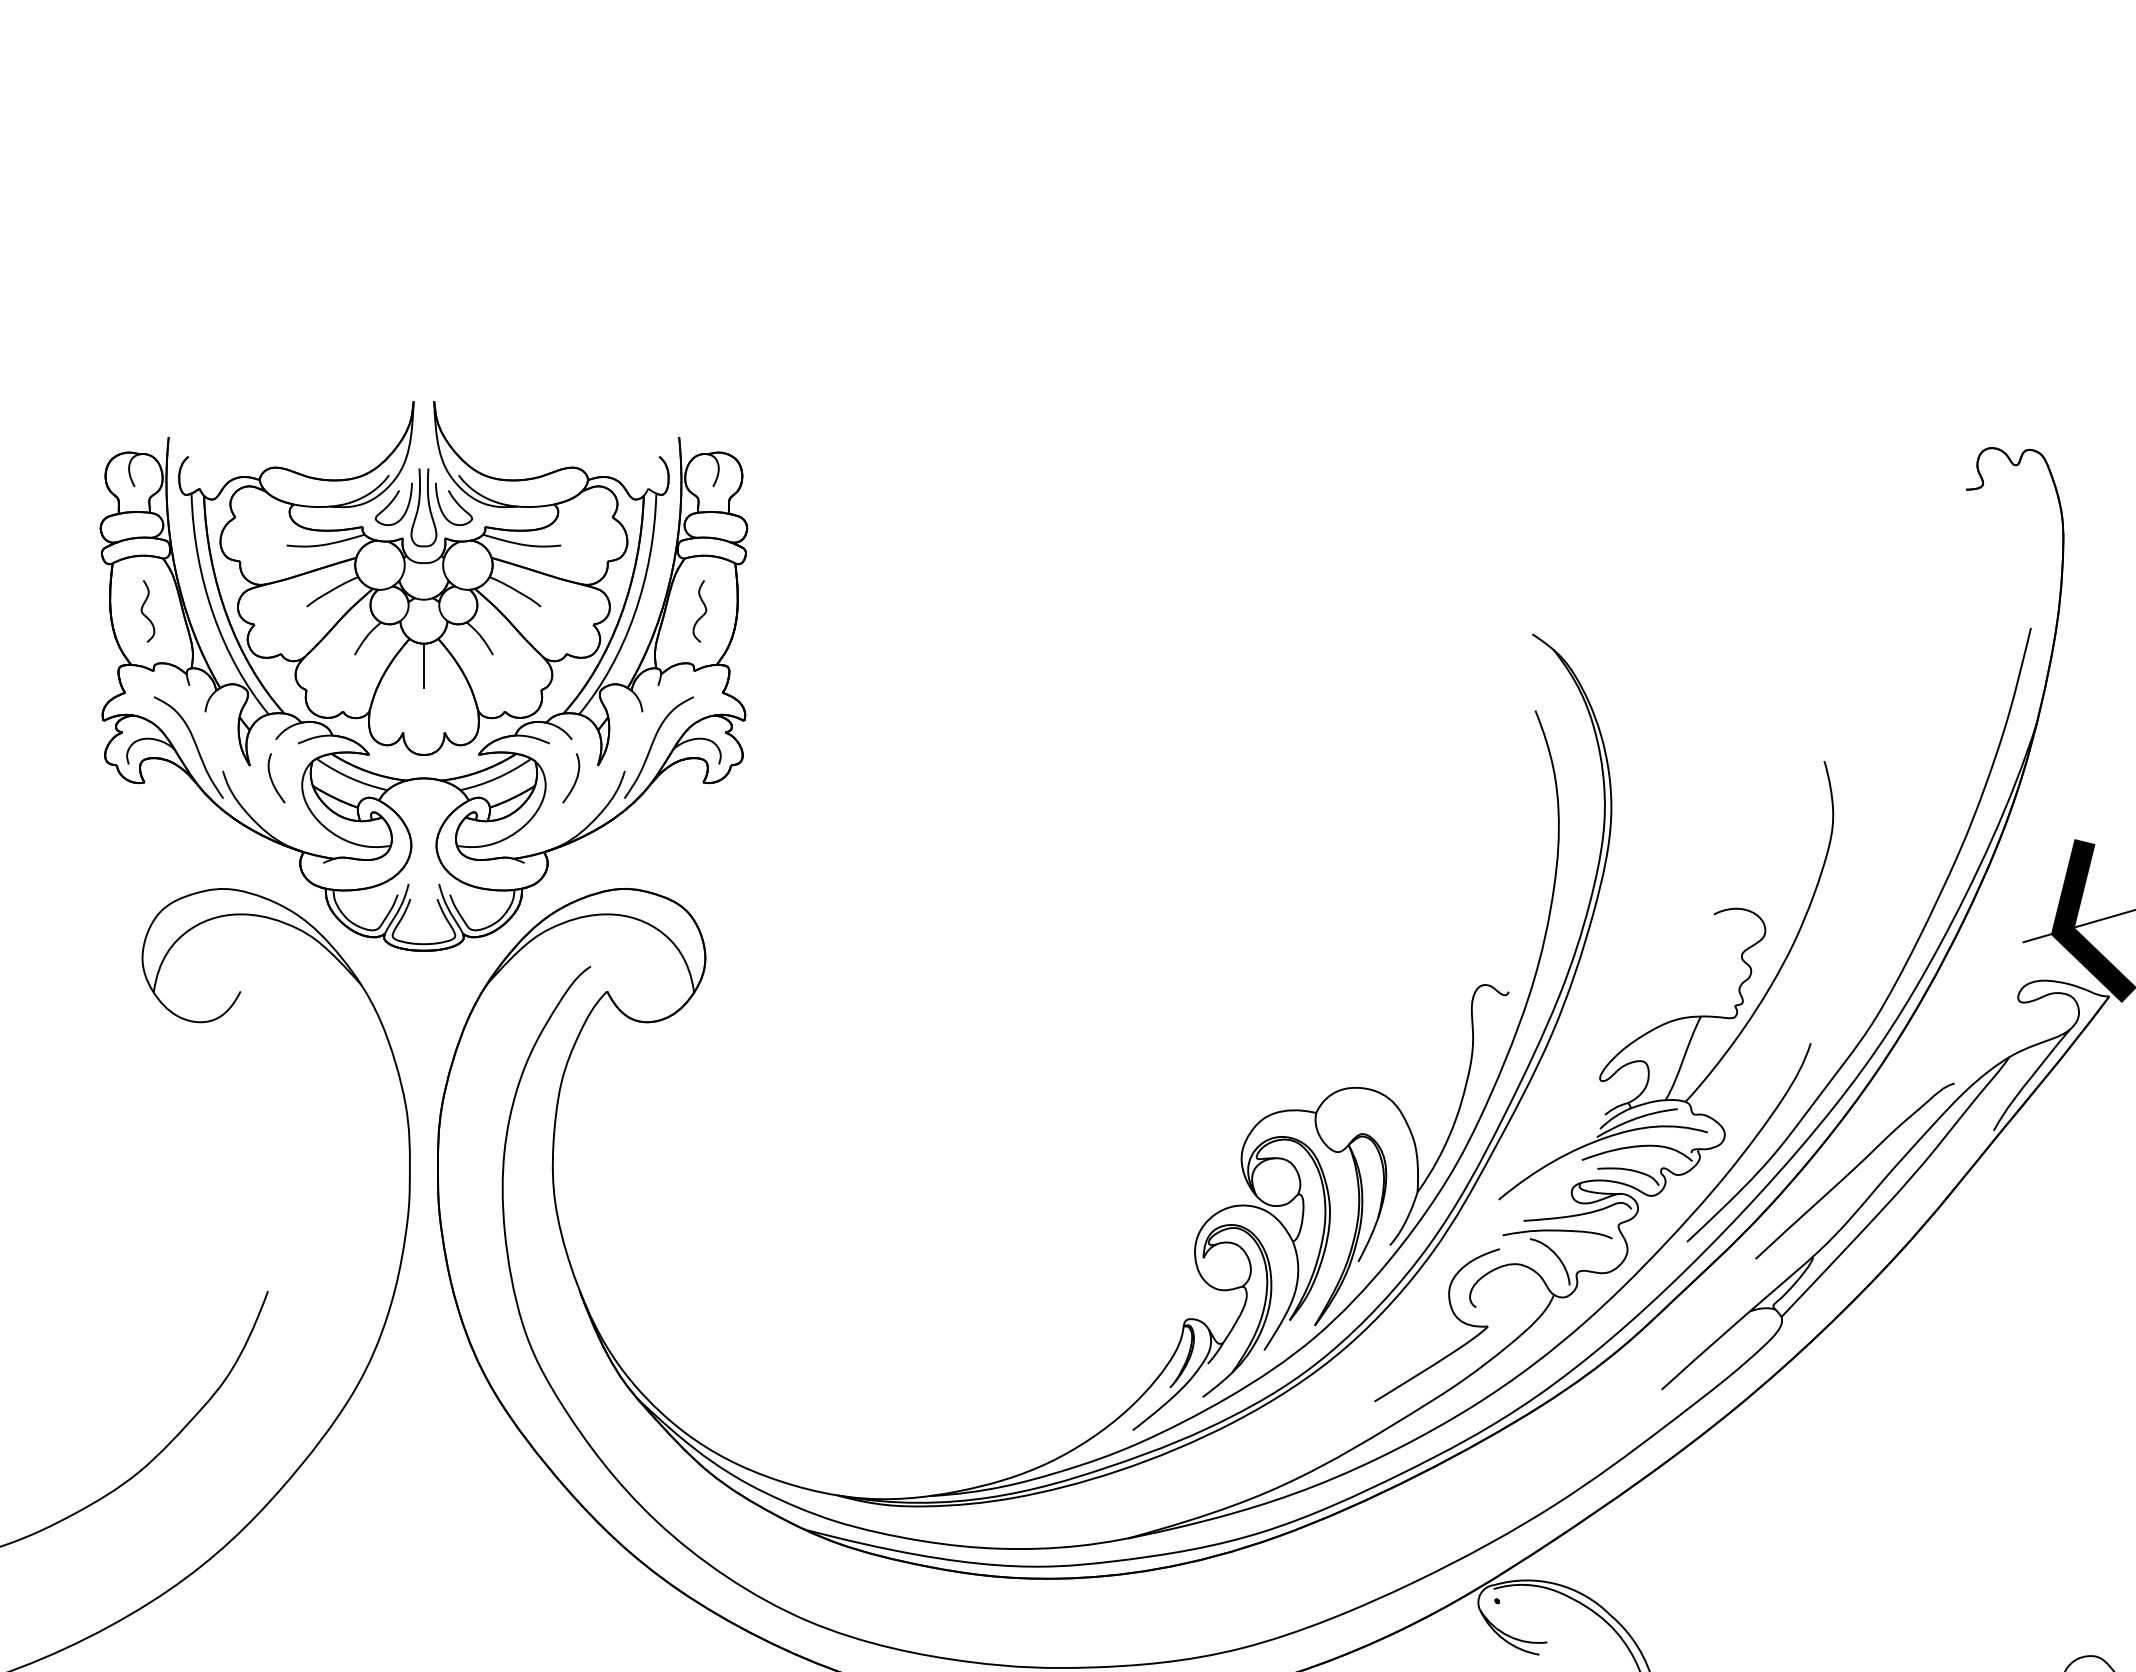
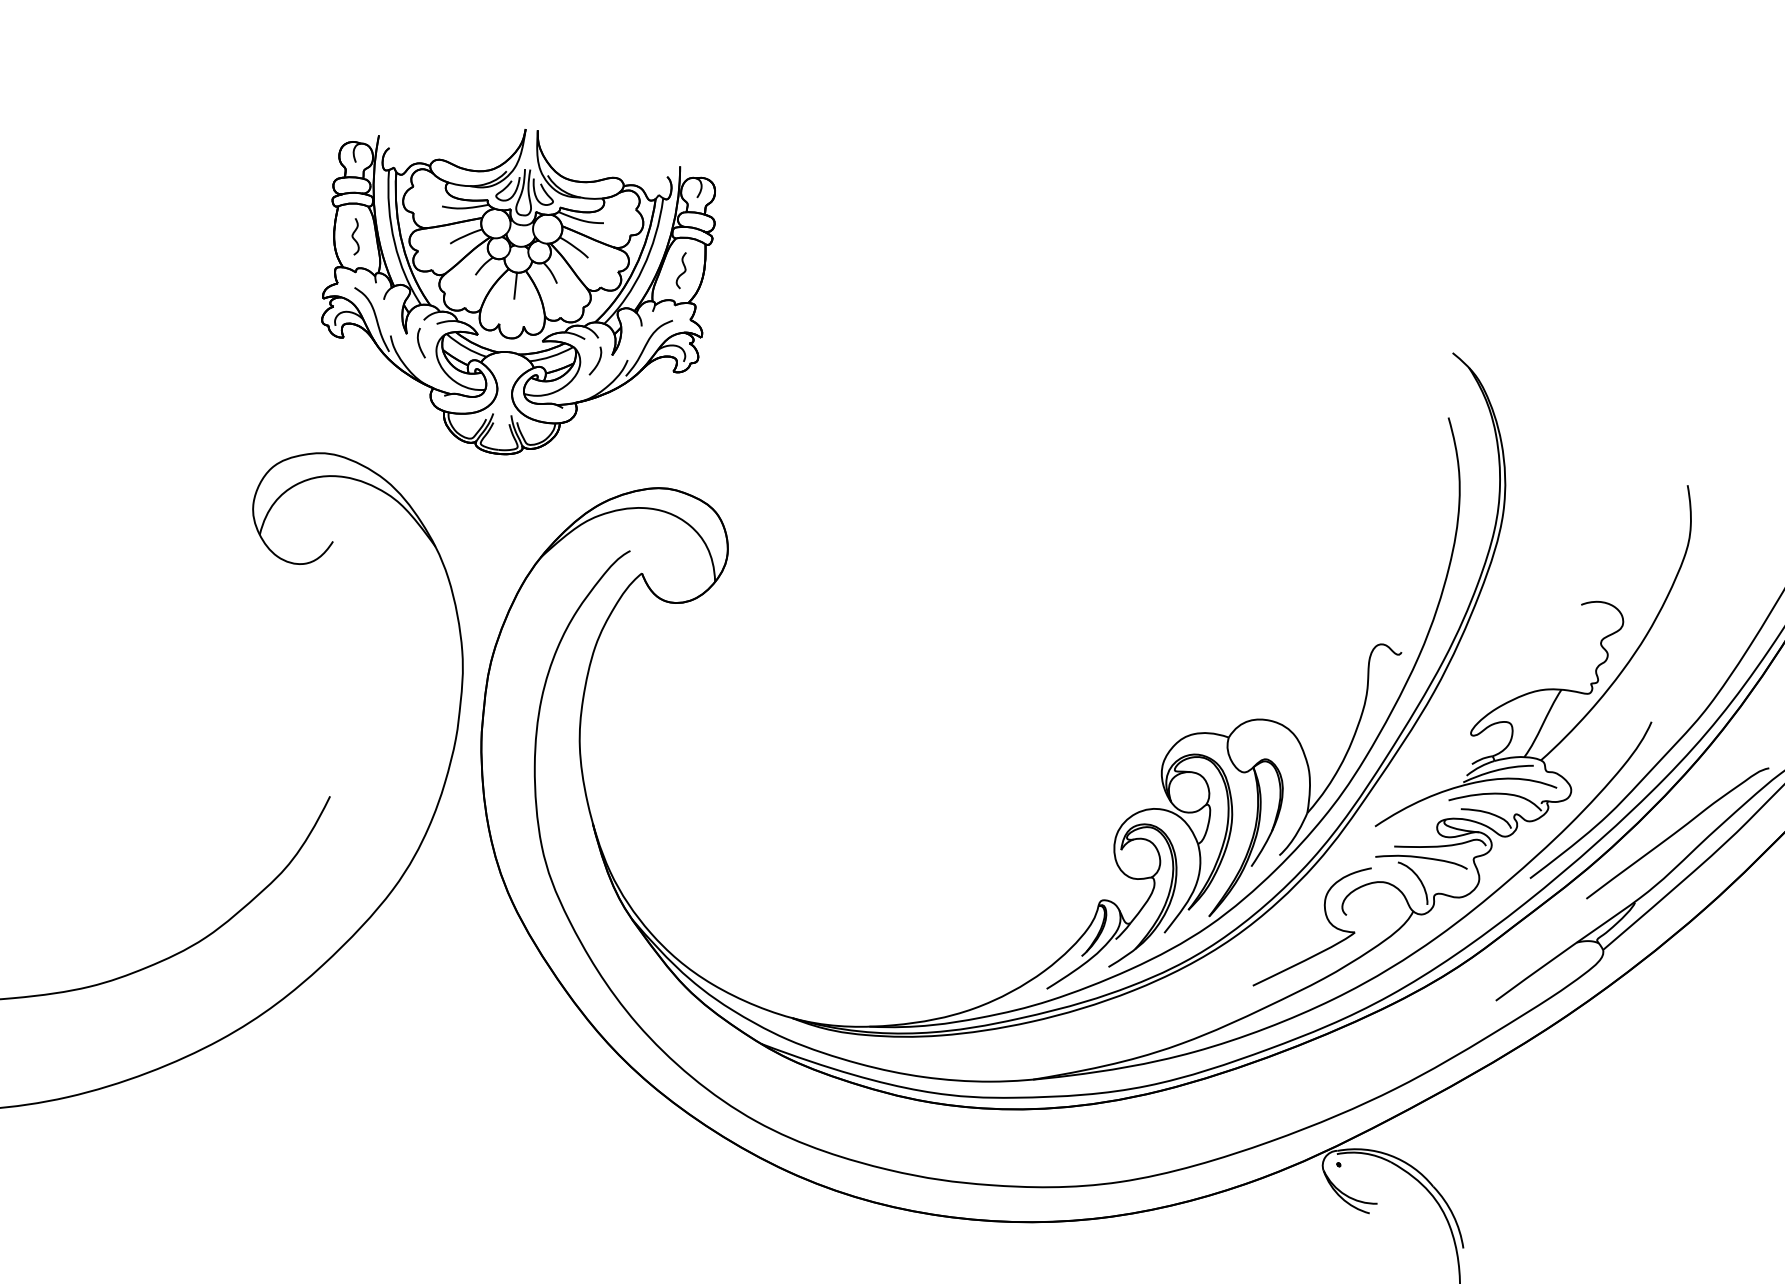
part: (423, 676) -> (514, 292), size x0.7

